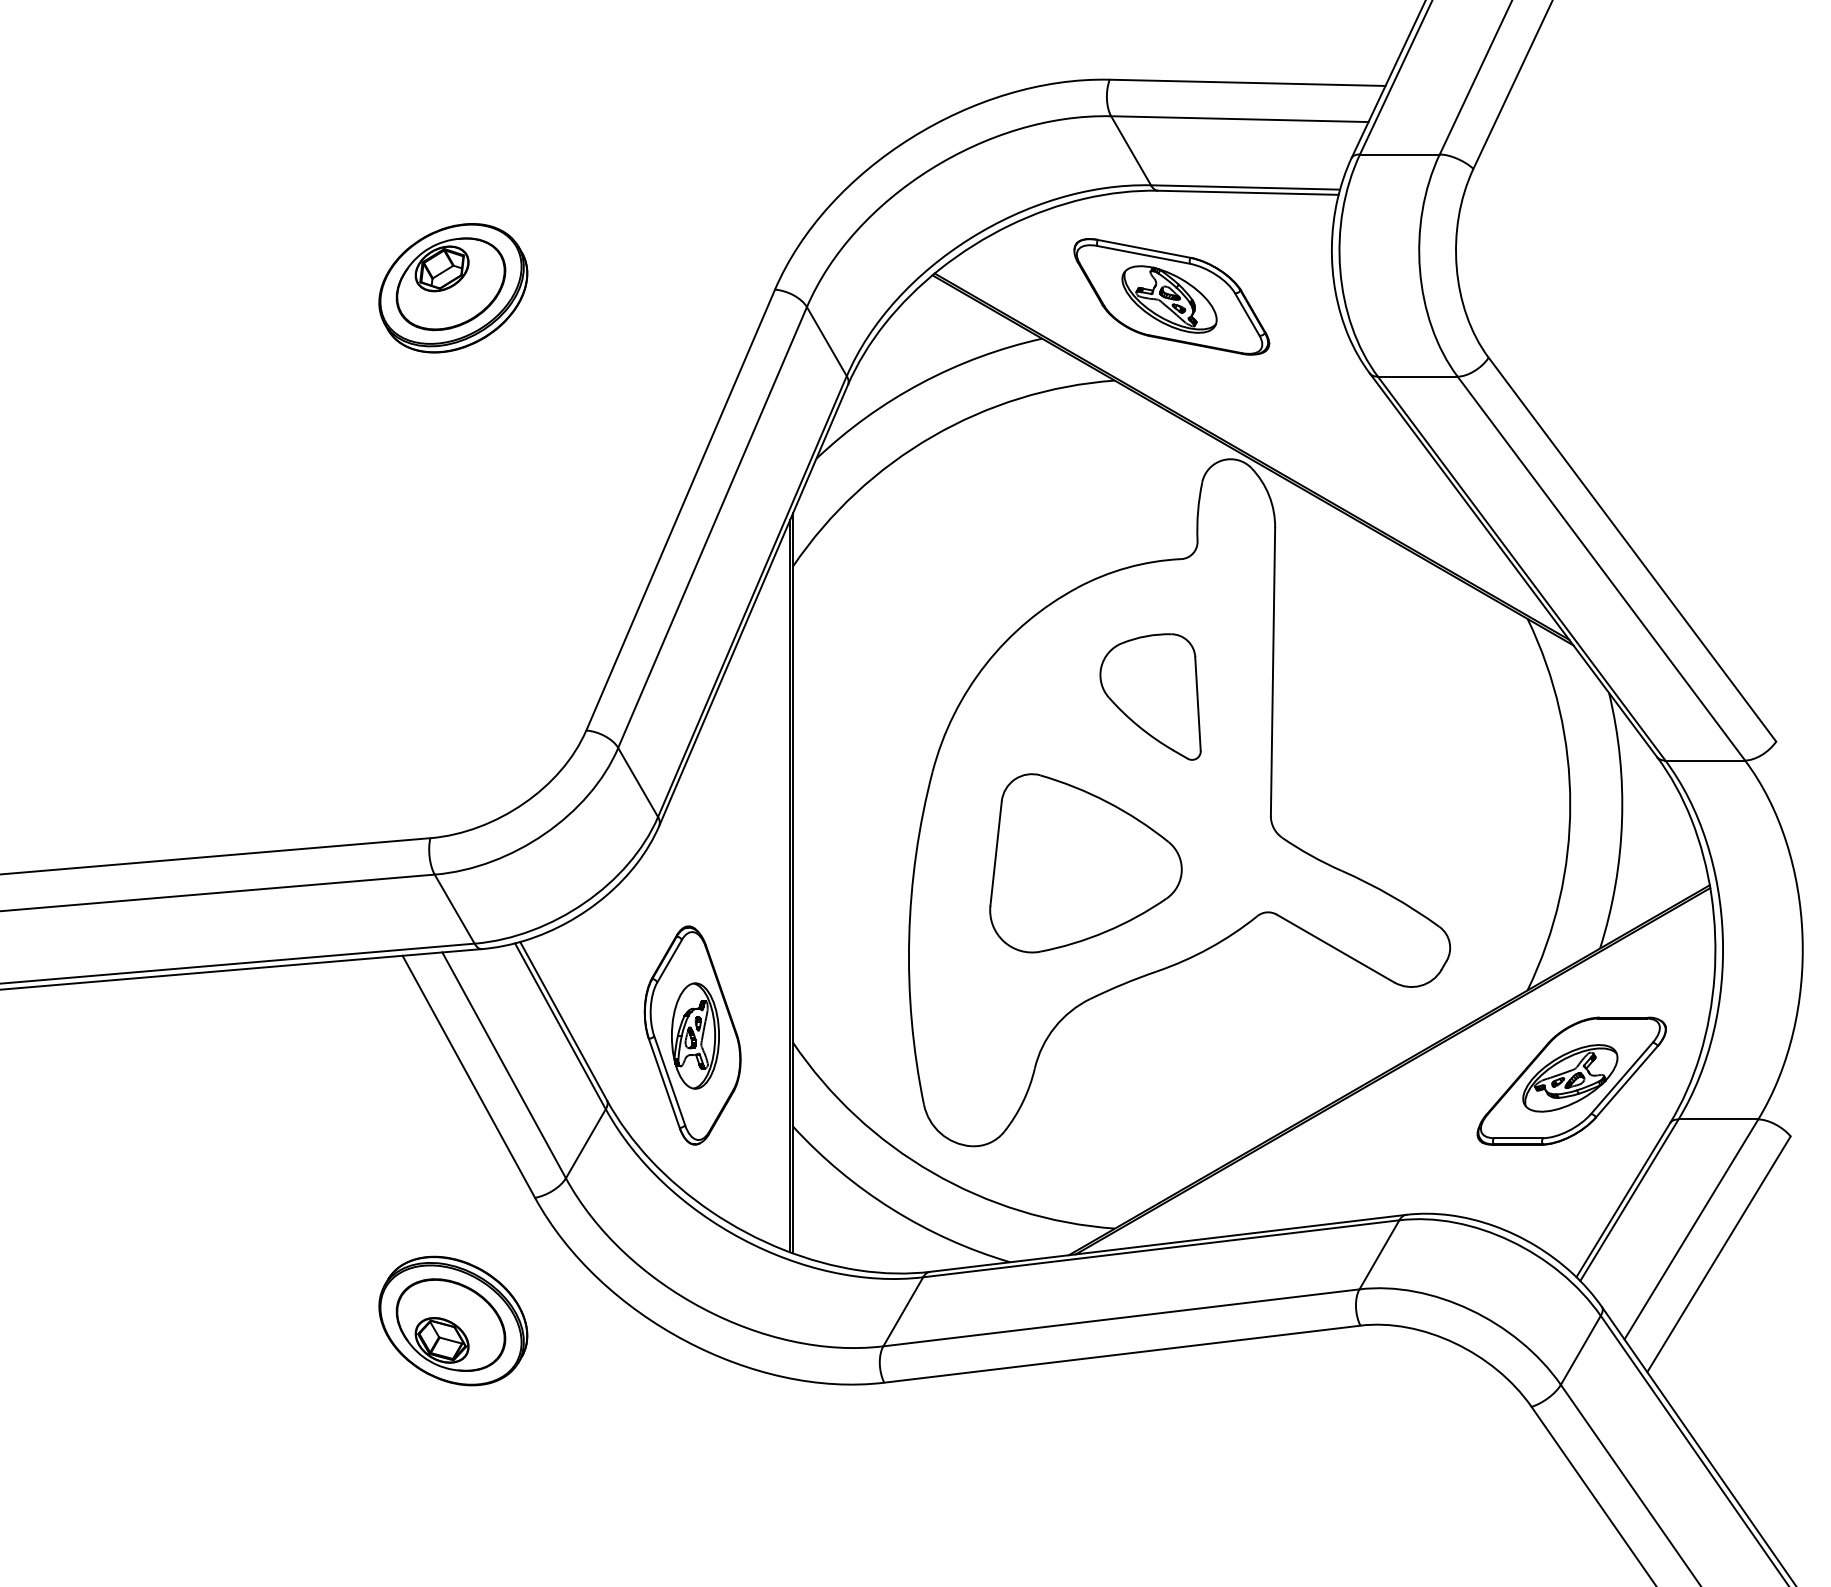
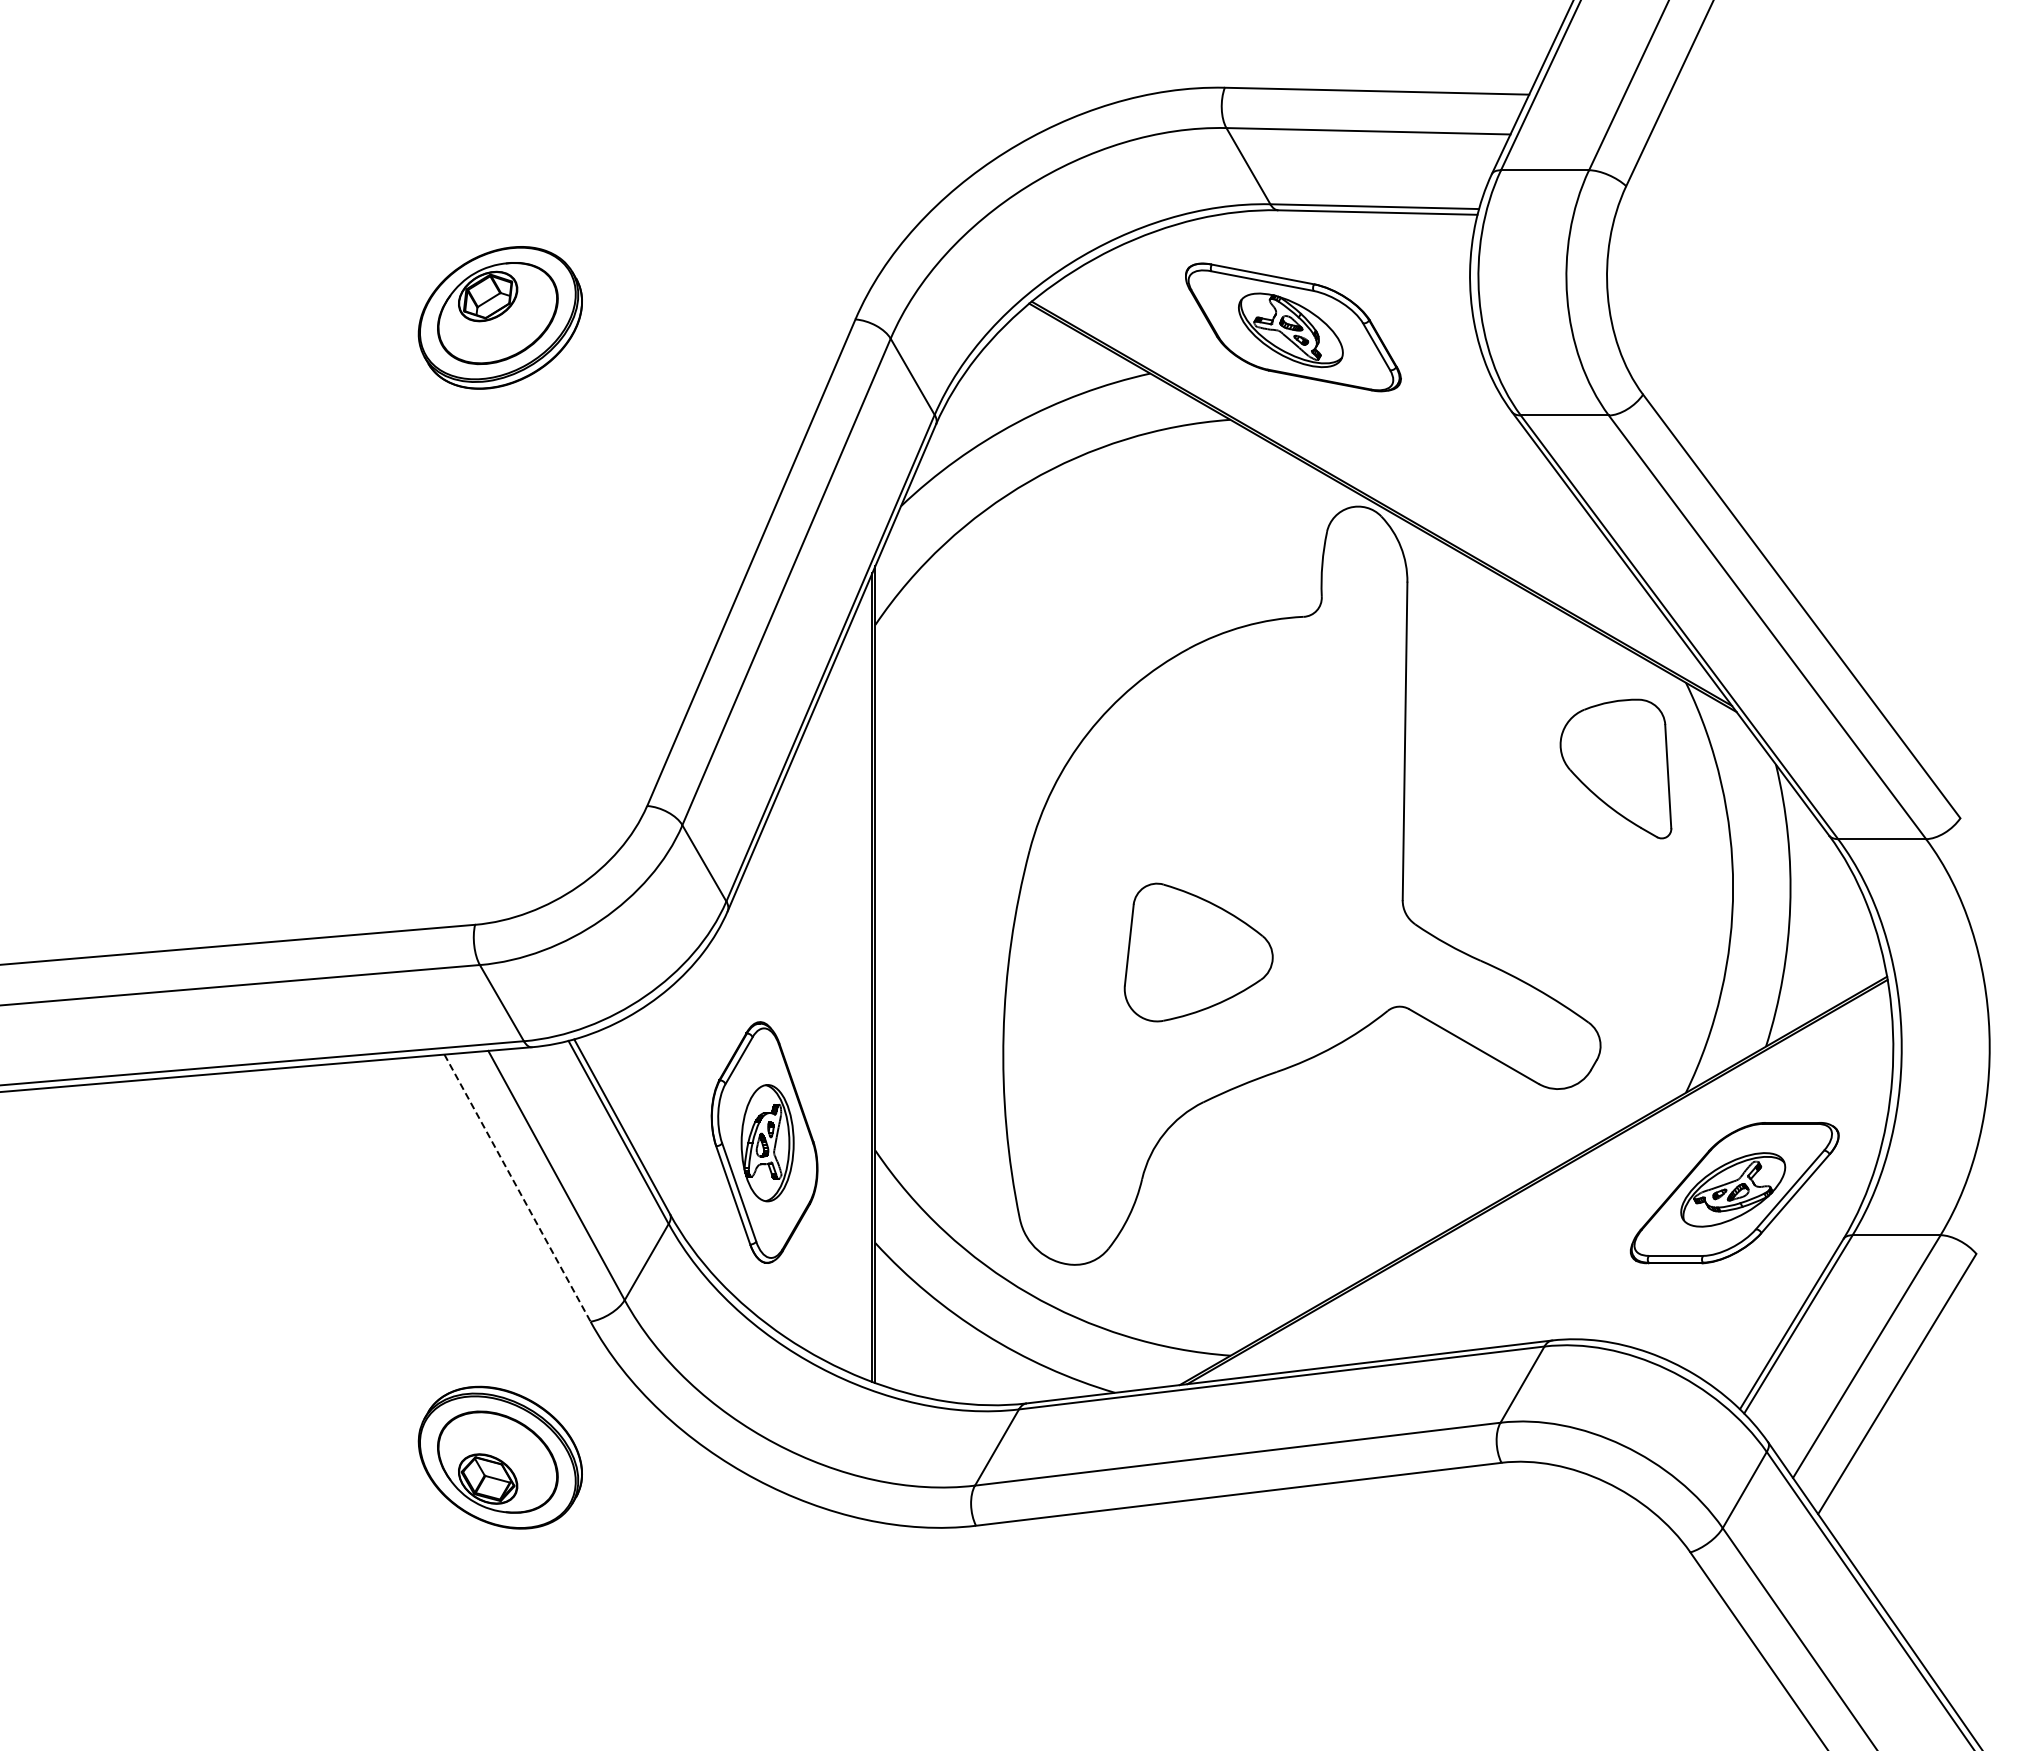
part: (1150, 696) -> (1615, 768), moved
part: (1085, 863) -> (1198, 952), size x0.7
line: (468, 1077) -> (517, 1188), solid -> dashed

